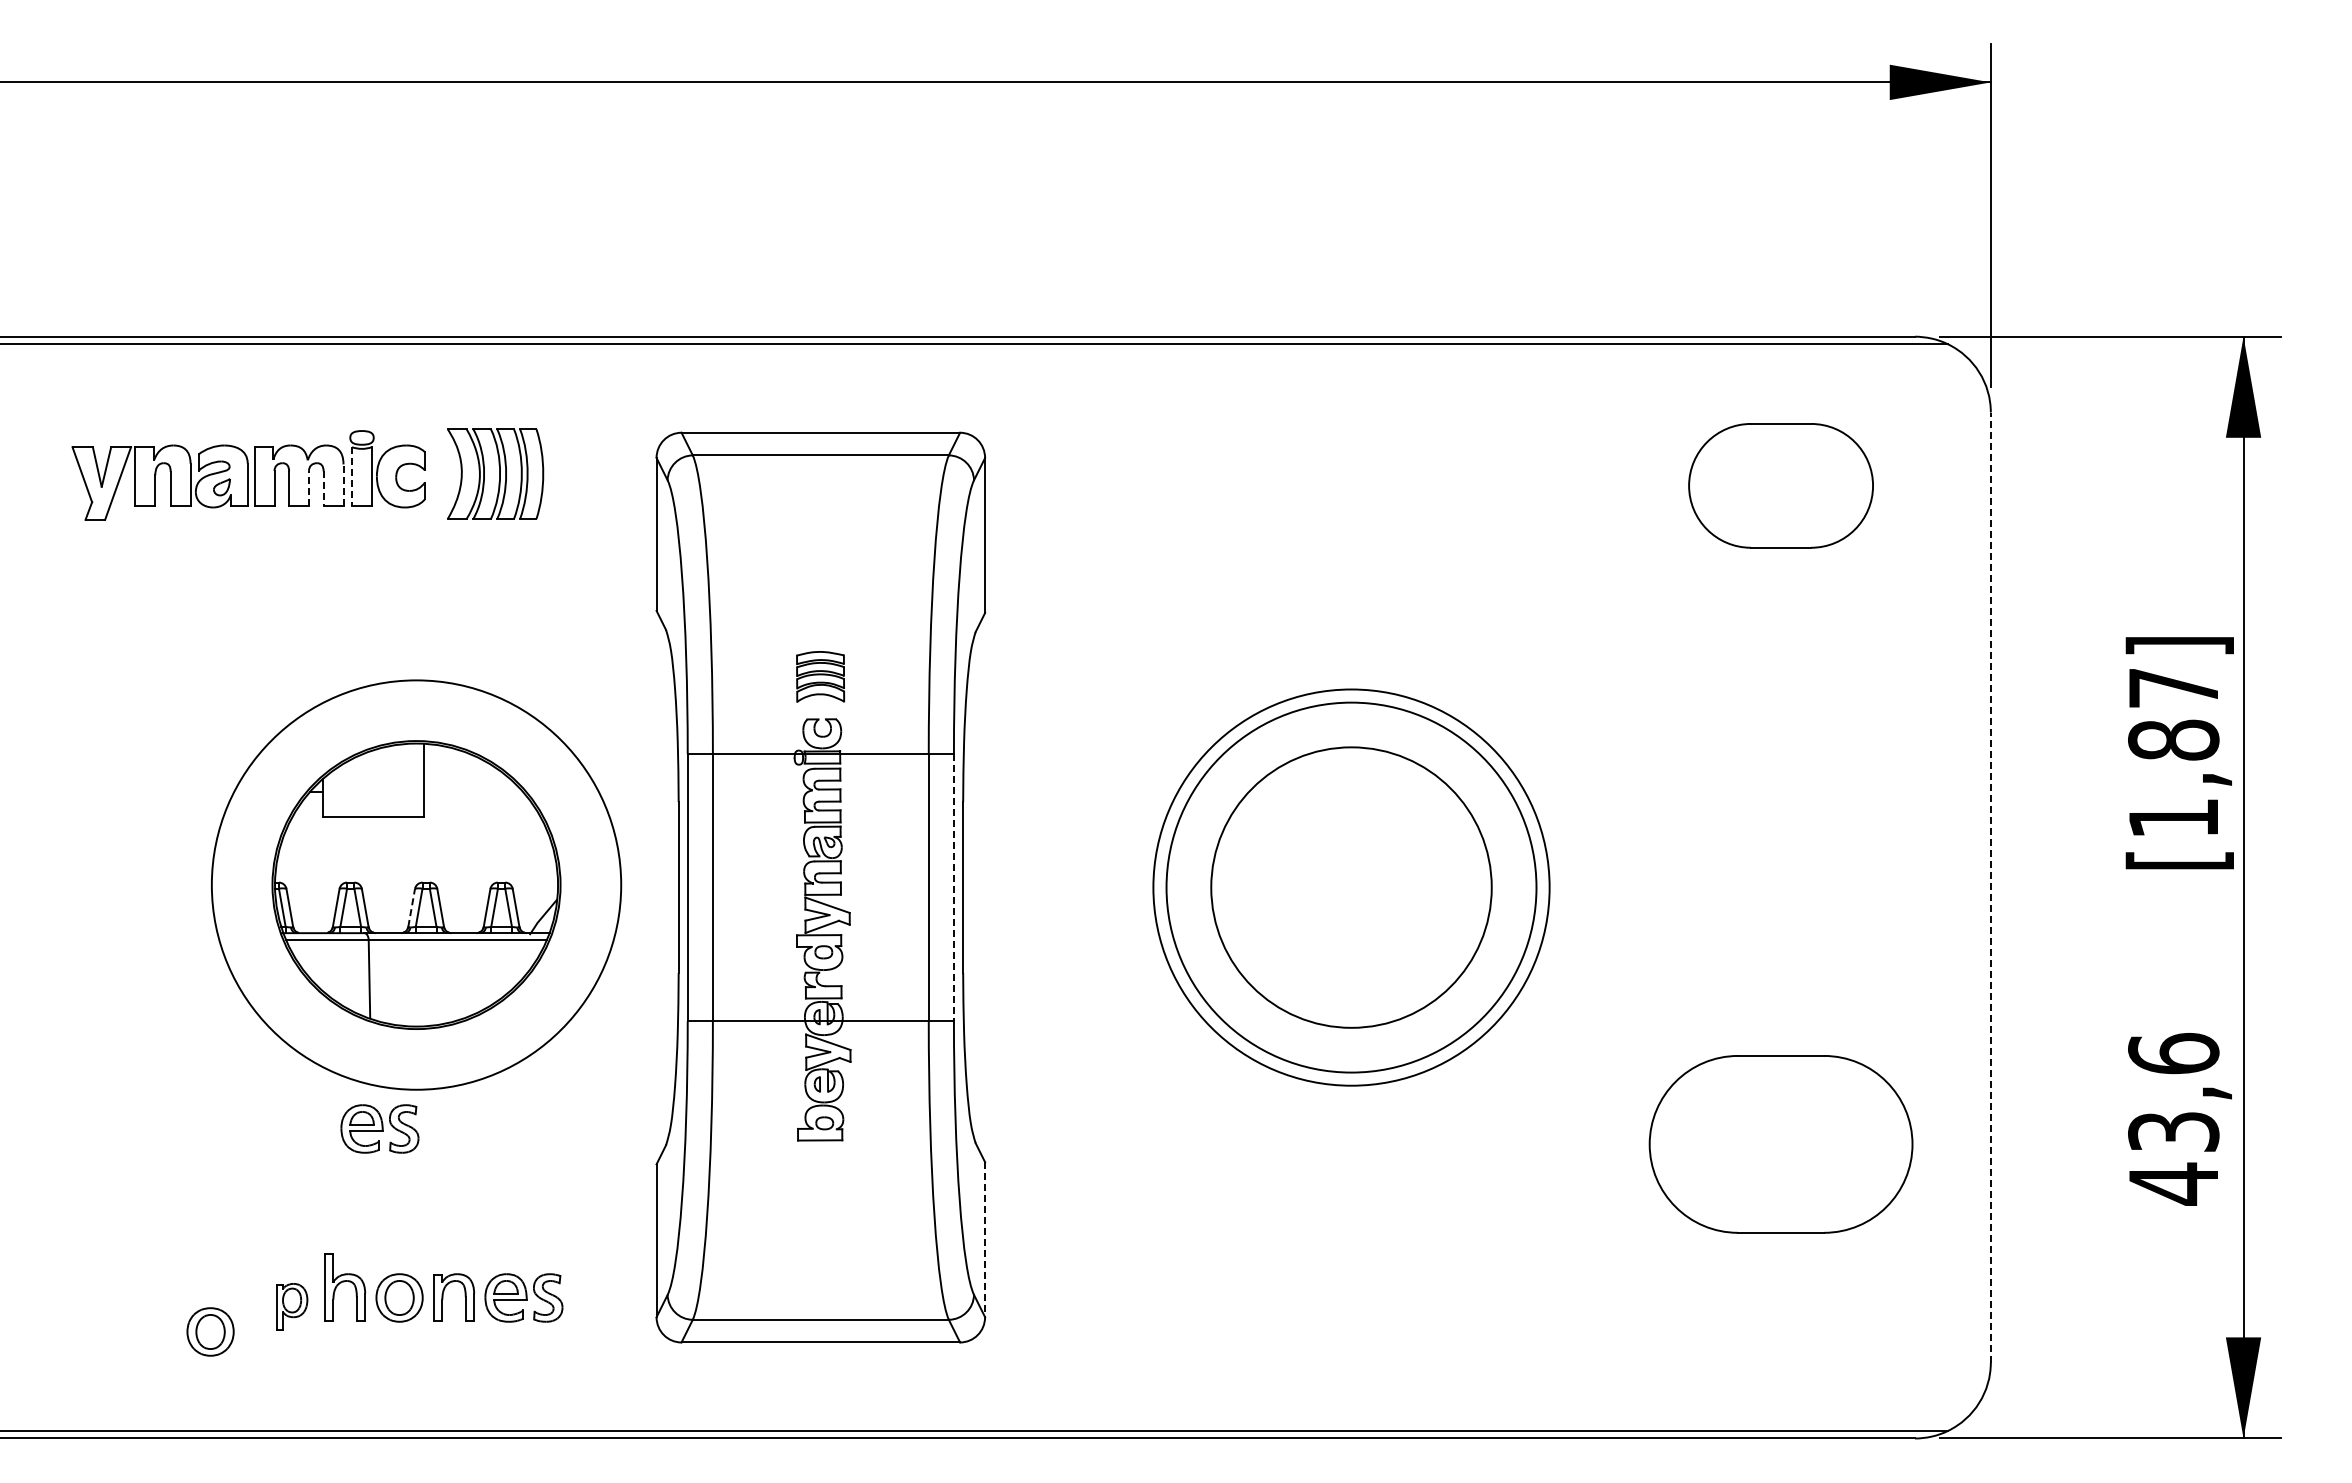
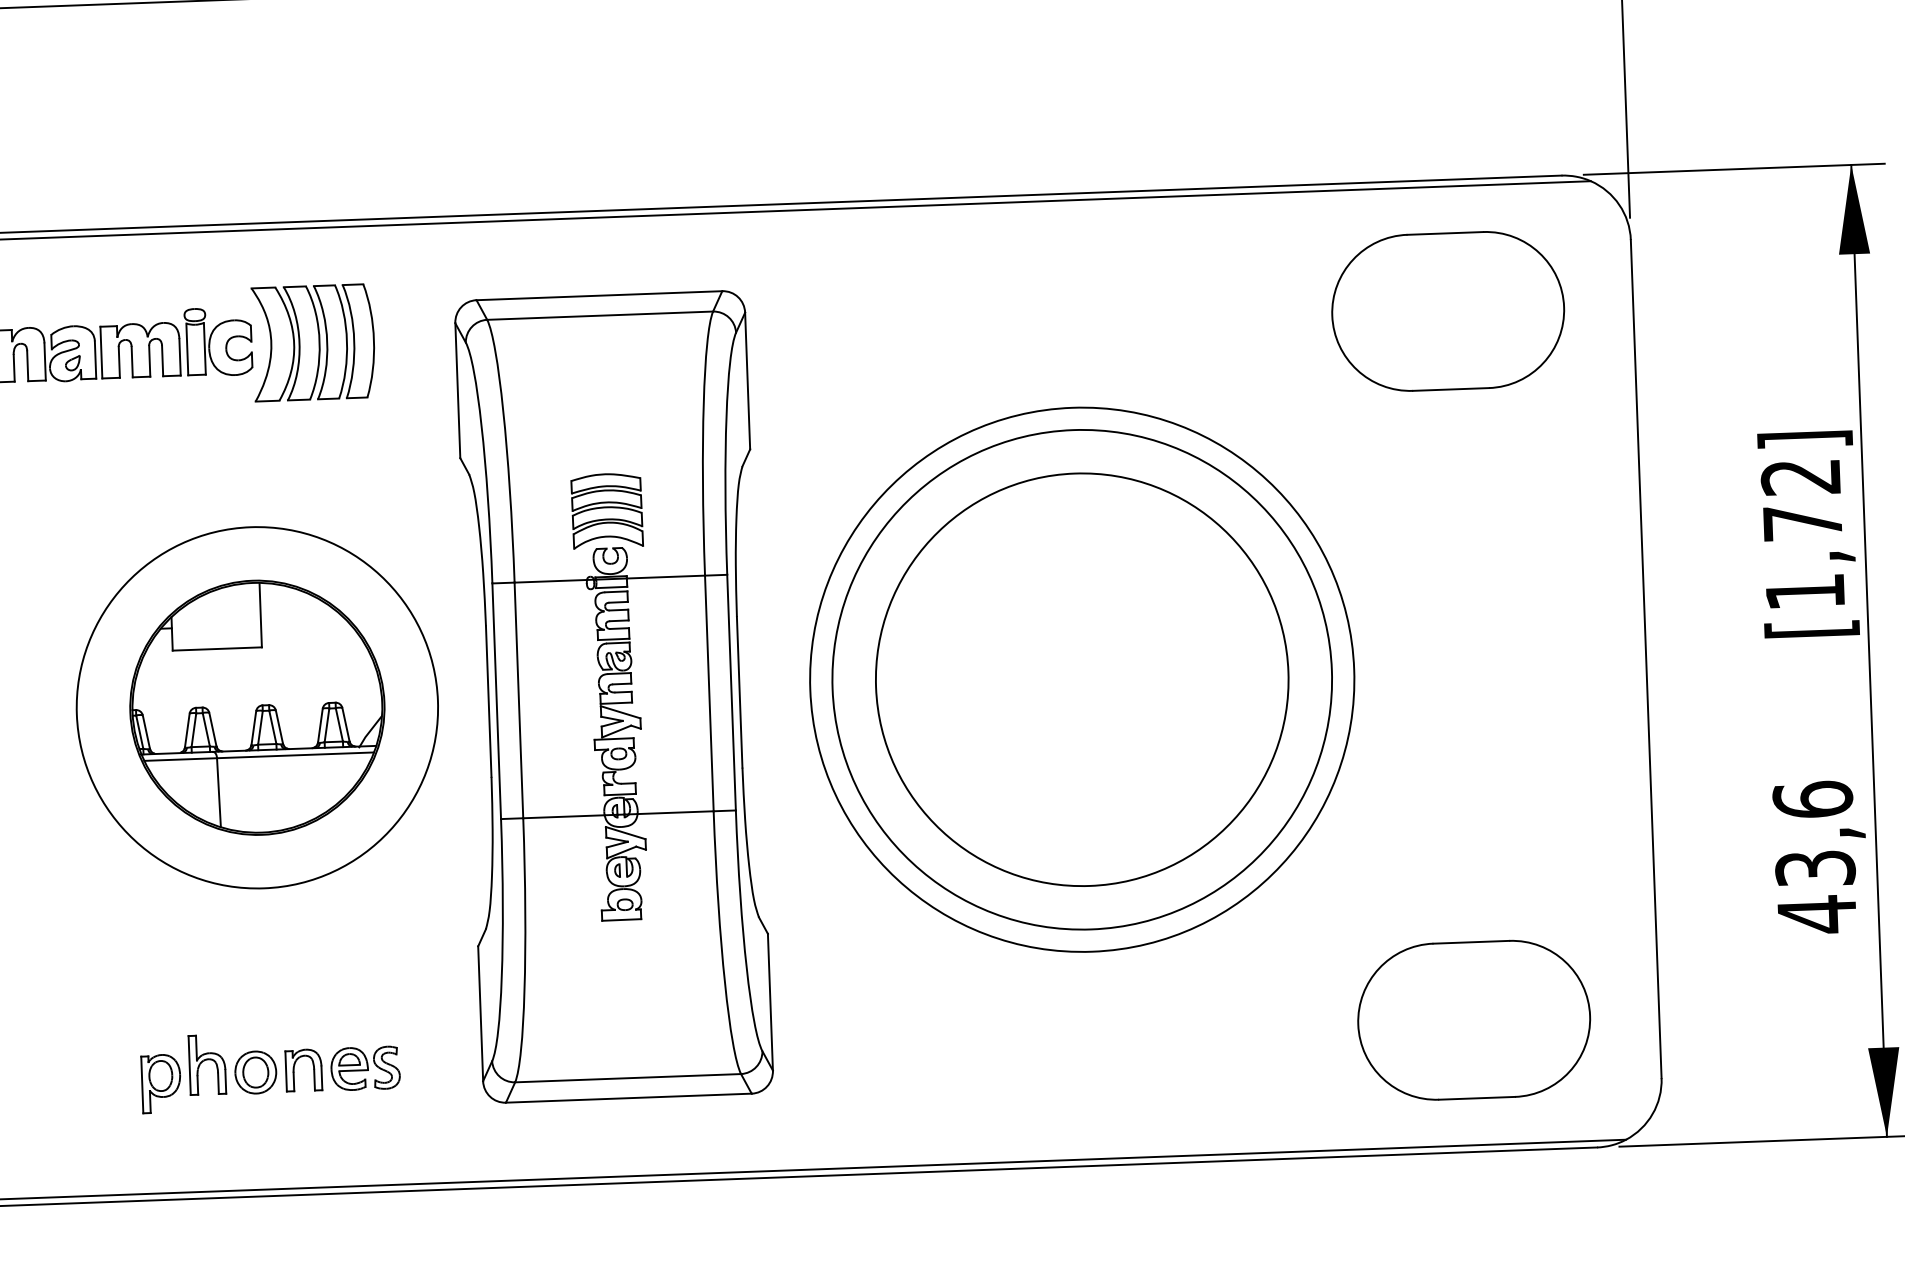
part: (495, 473) -> (313, 342), size x1.43
line: (352, 477) -> (187, 350), dashed -> solid
line: (343, 485) -> (180, 357), dashed -> solid
part: (1780, 485) -> (1447, 311), size x1.43
line: (309, 487) -> (150, 360), dashed -> solid
line: (323, 489) -> (162, 361), dashed -> solid
part: (820, 676) -> (607, 510), size x1.67
text: (2173, 714) -> (1801, 500), [1,87] -> [1,72]
line: (953, 887) -> (731, 692), dashed -> solid
circle: (1351, 887) -> (1082, 679), size x1.43
circle: (1351, 887) -> (1082, 679), size x1.67
circle: (1351, 887) -> (1082, 679), size x1.67
line: (1990, 887) -> (1645, 659), dashed -> solid
line: (411, 907) -> (253, 727), dashed -> solid
part: (379, 1128) -> (232, 923), removed
part: (1780, 1144) -> (1473, 1020), moved
line: (985, 1240) -> (770, 1002), dashed -> solid
part: (292, 1306) -> (161, 1083), size x1.43
part: (210, 1331) -> (90, 1108), removed

